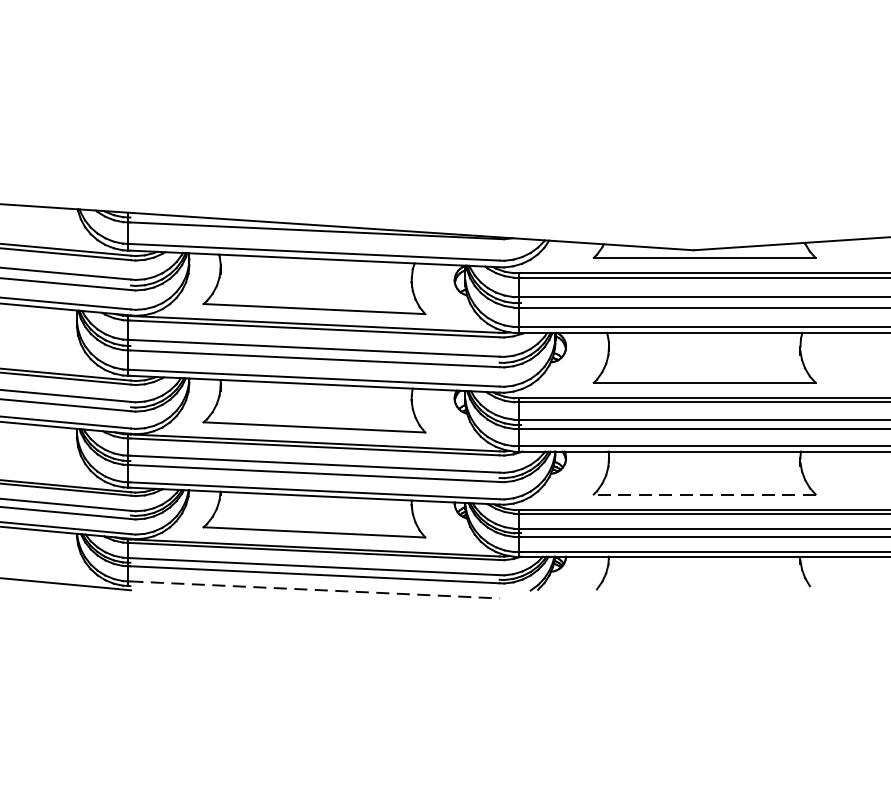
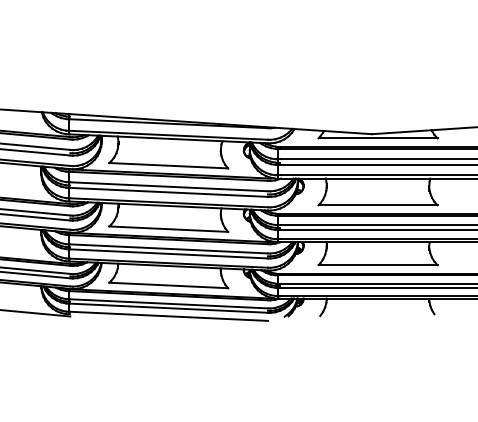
line: (703, 495) -> (377, 265), dashed -> solid
line: (315, 590) -> (169, 316), dashed -> solid

